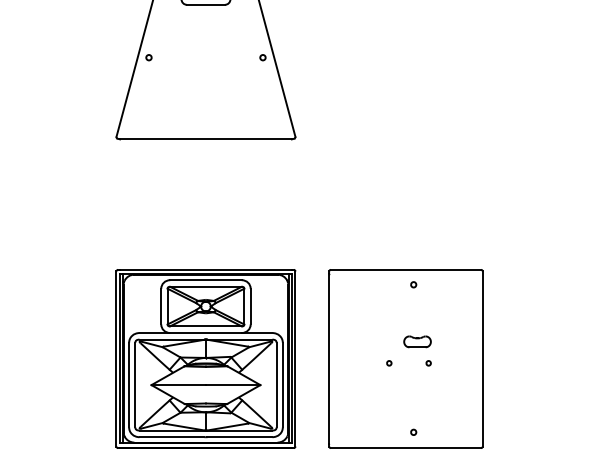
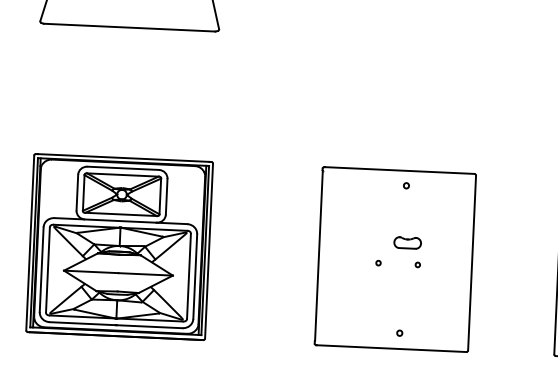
part: (405, 358) -> (394, 259), moved

